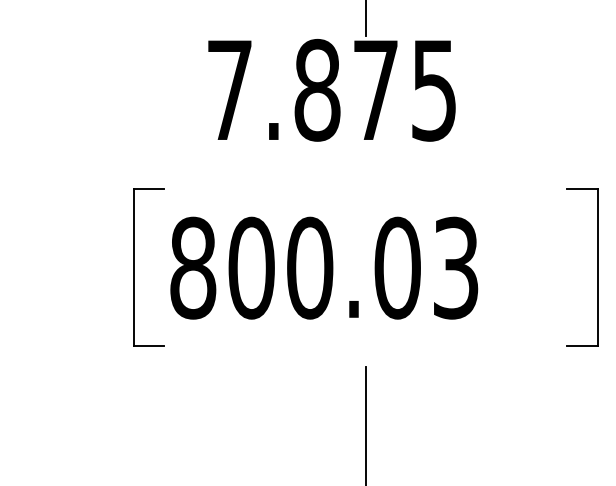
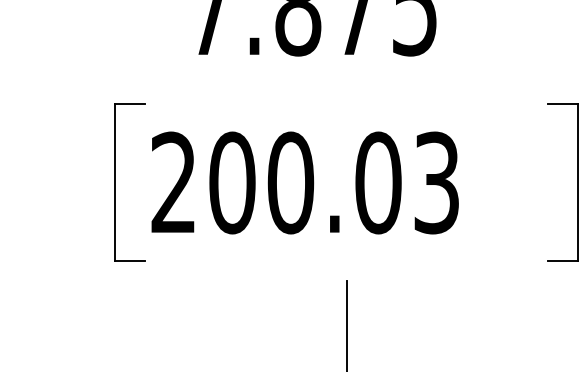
text: (193, 267) -> (174, 182), 800.03 -> 200.03

